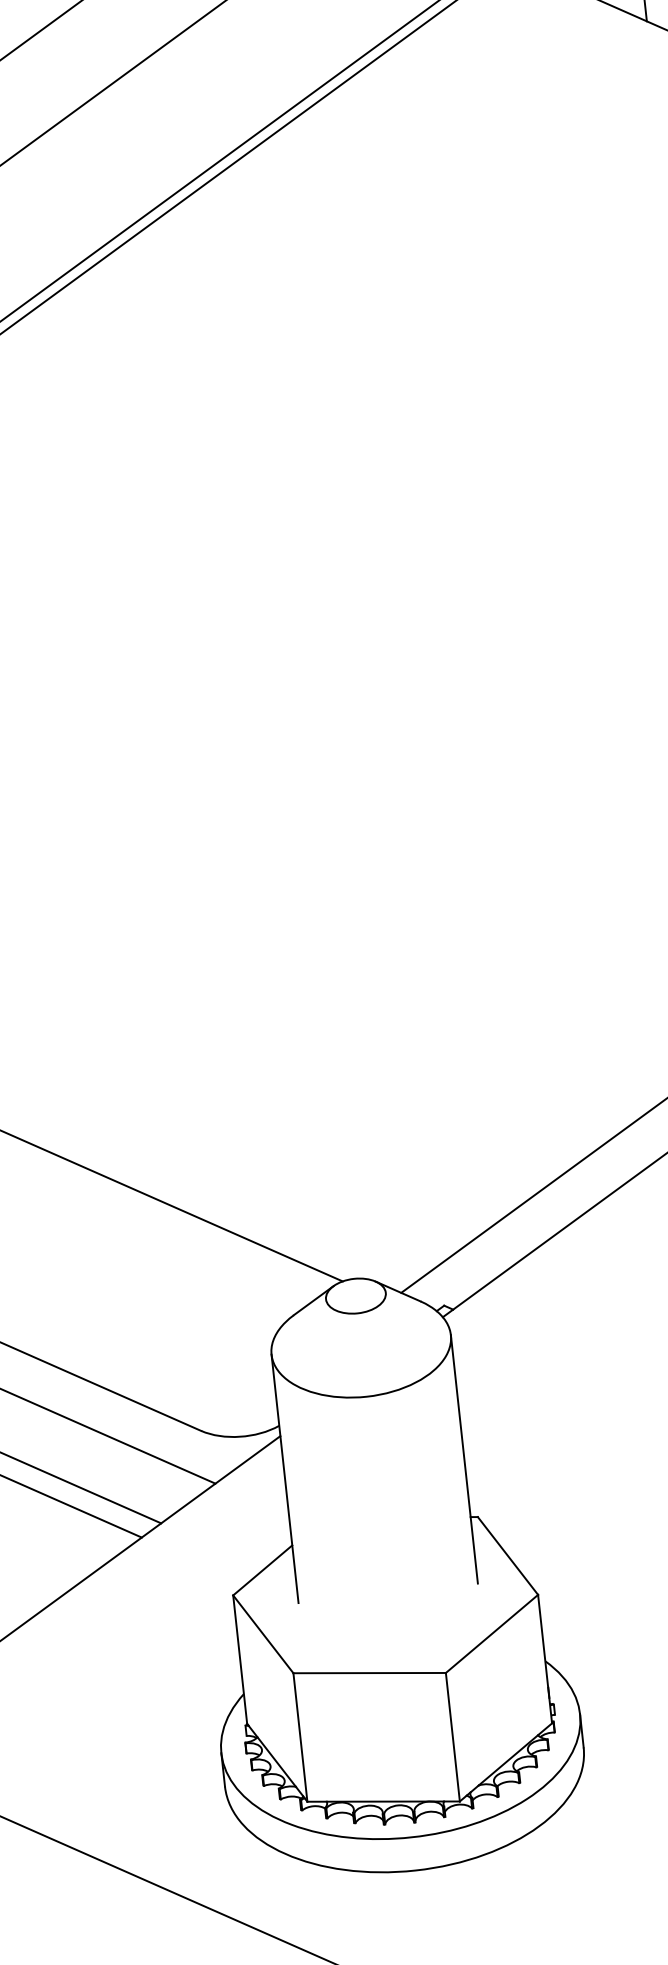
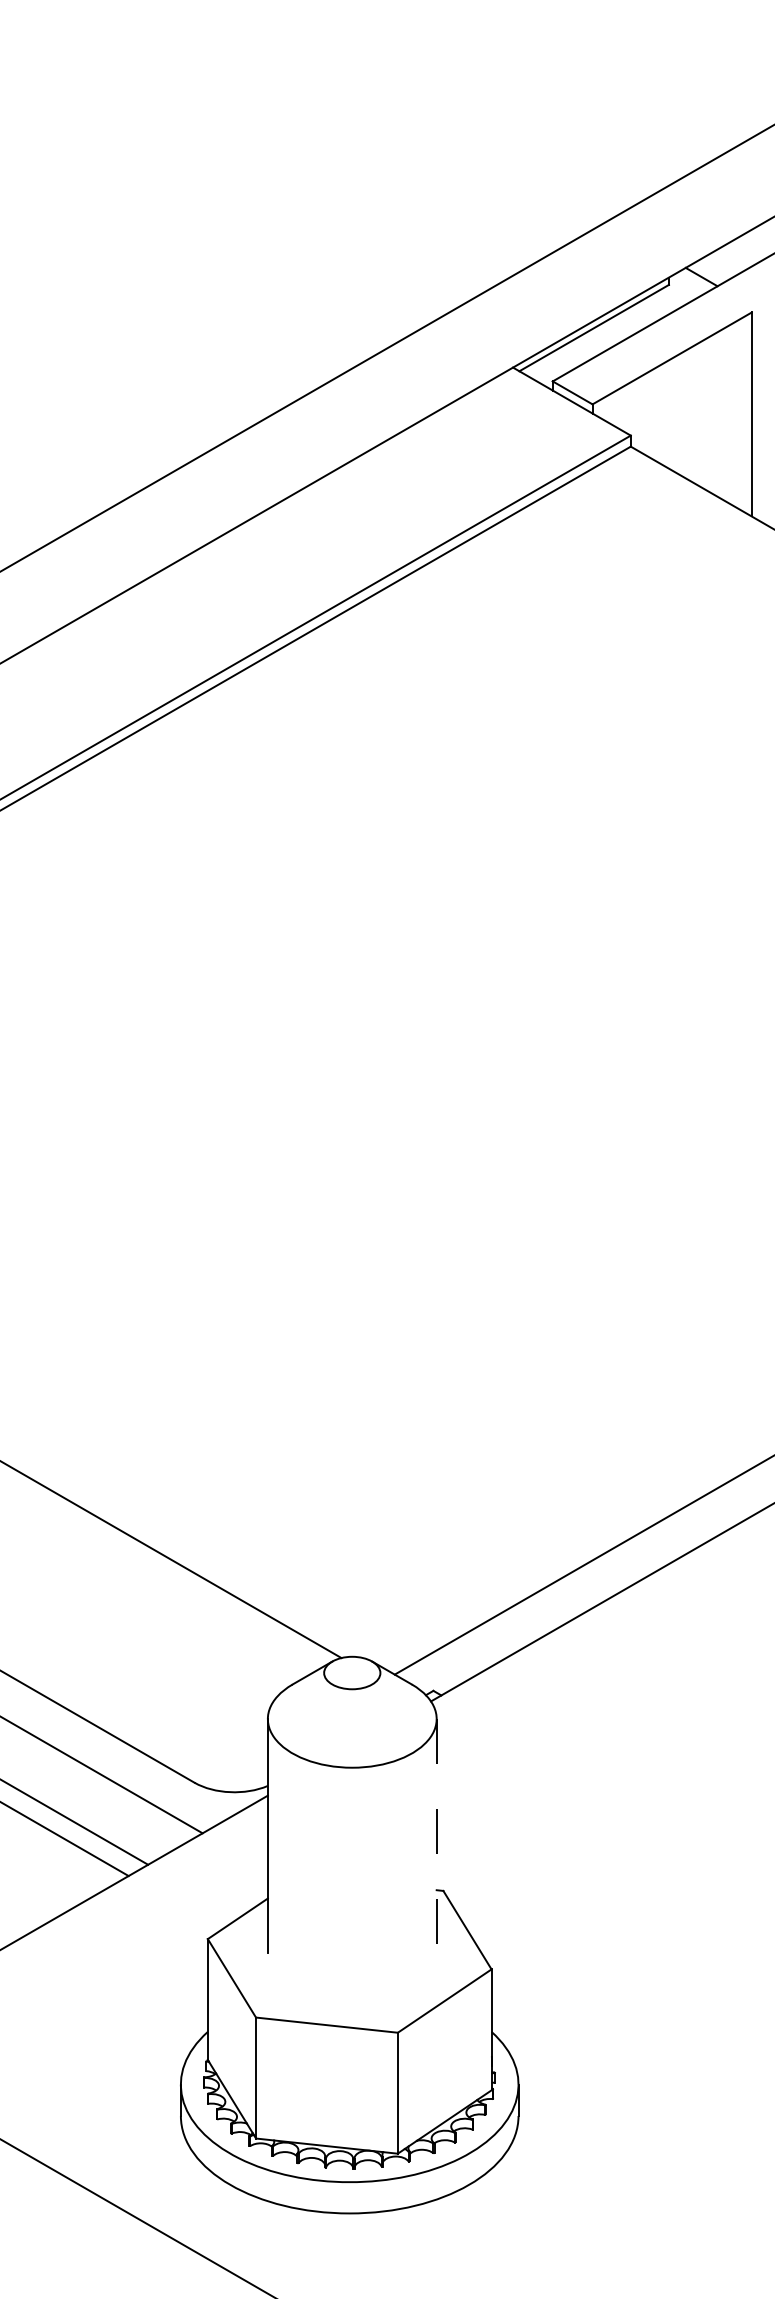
line: (464, 1458) -> (436, 1835), solid -> dashed

